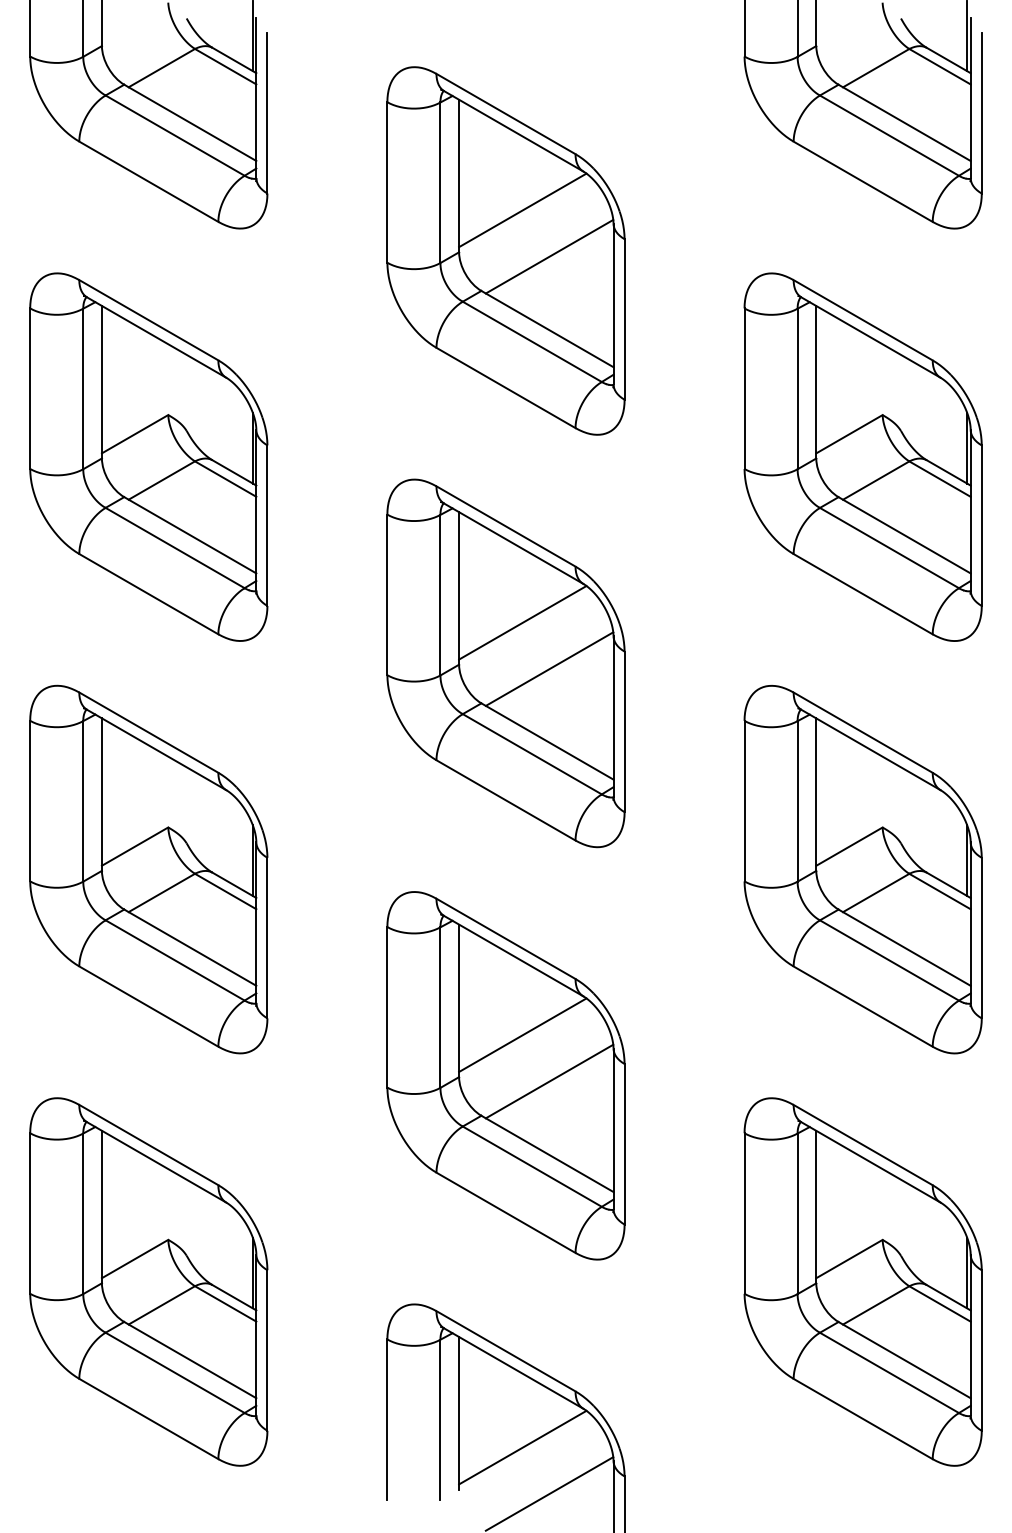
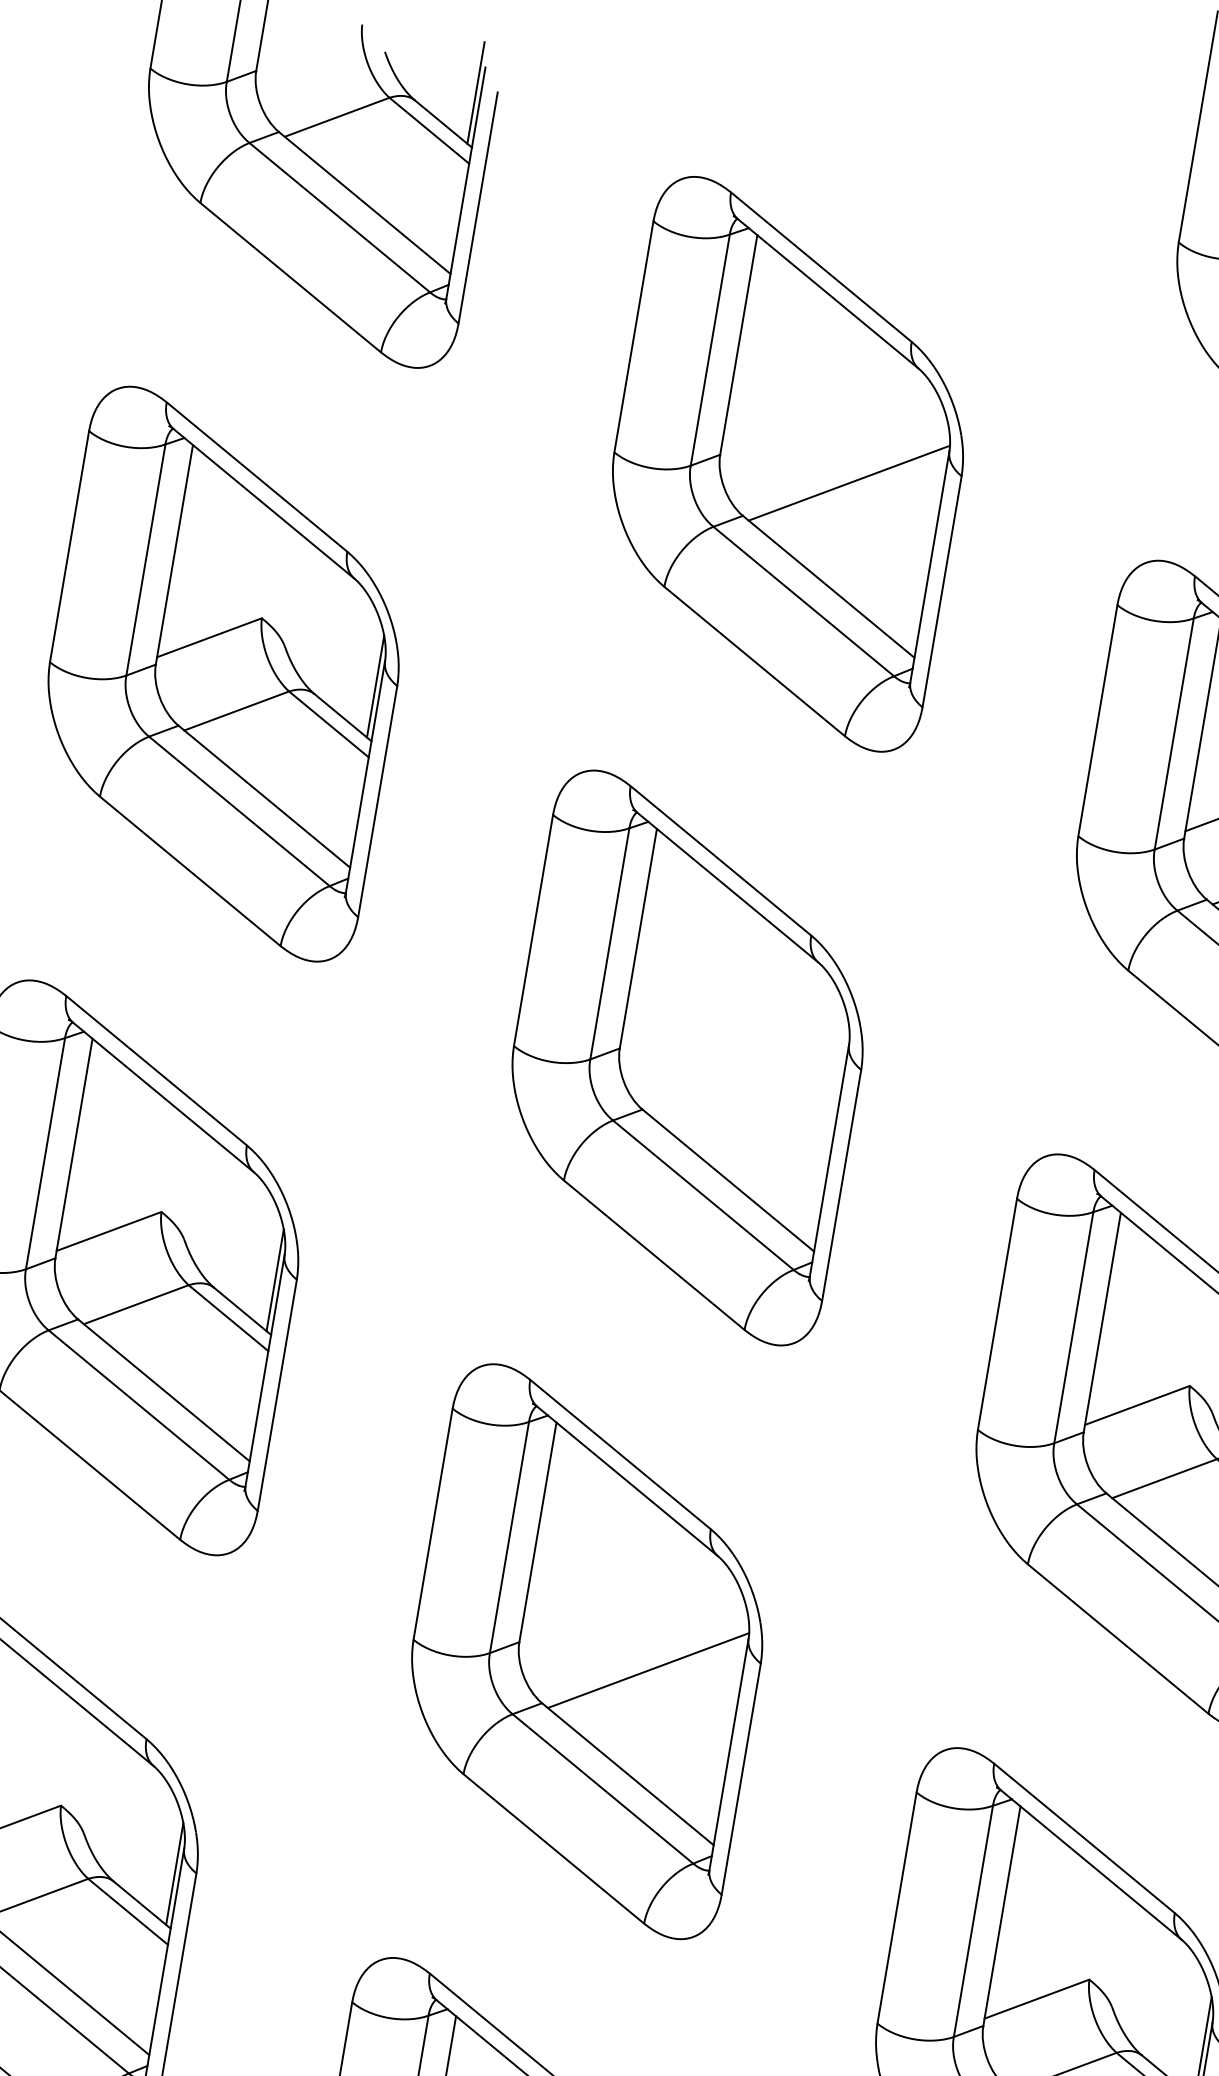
line: (522, 210) -> (821, 410), removed
line: (522, 622) -> (721, 1003), removed
line: (549, 668) -> (748, 1075), removed
line: (522, 1034) -> (620, 1596), removed

